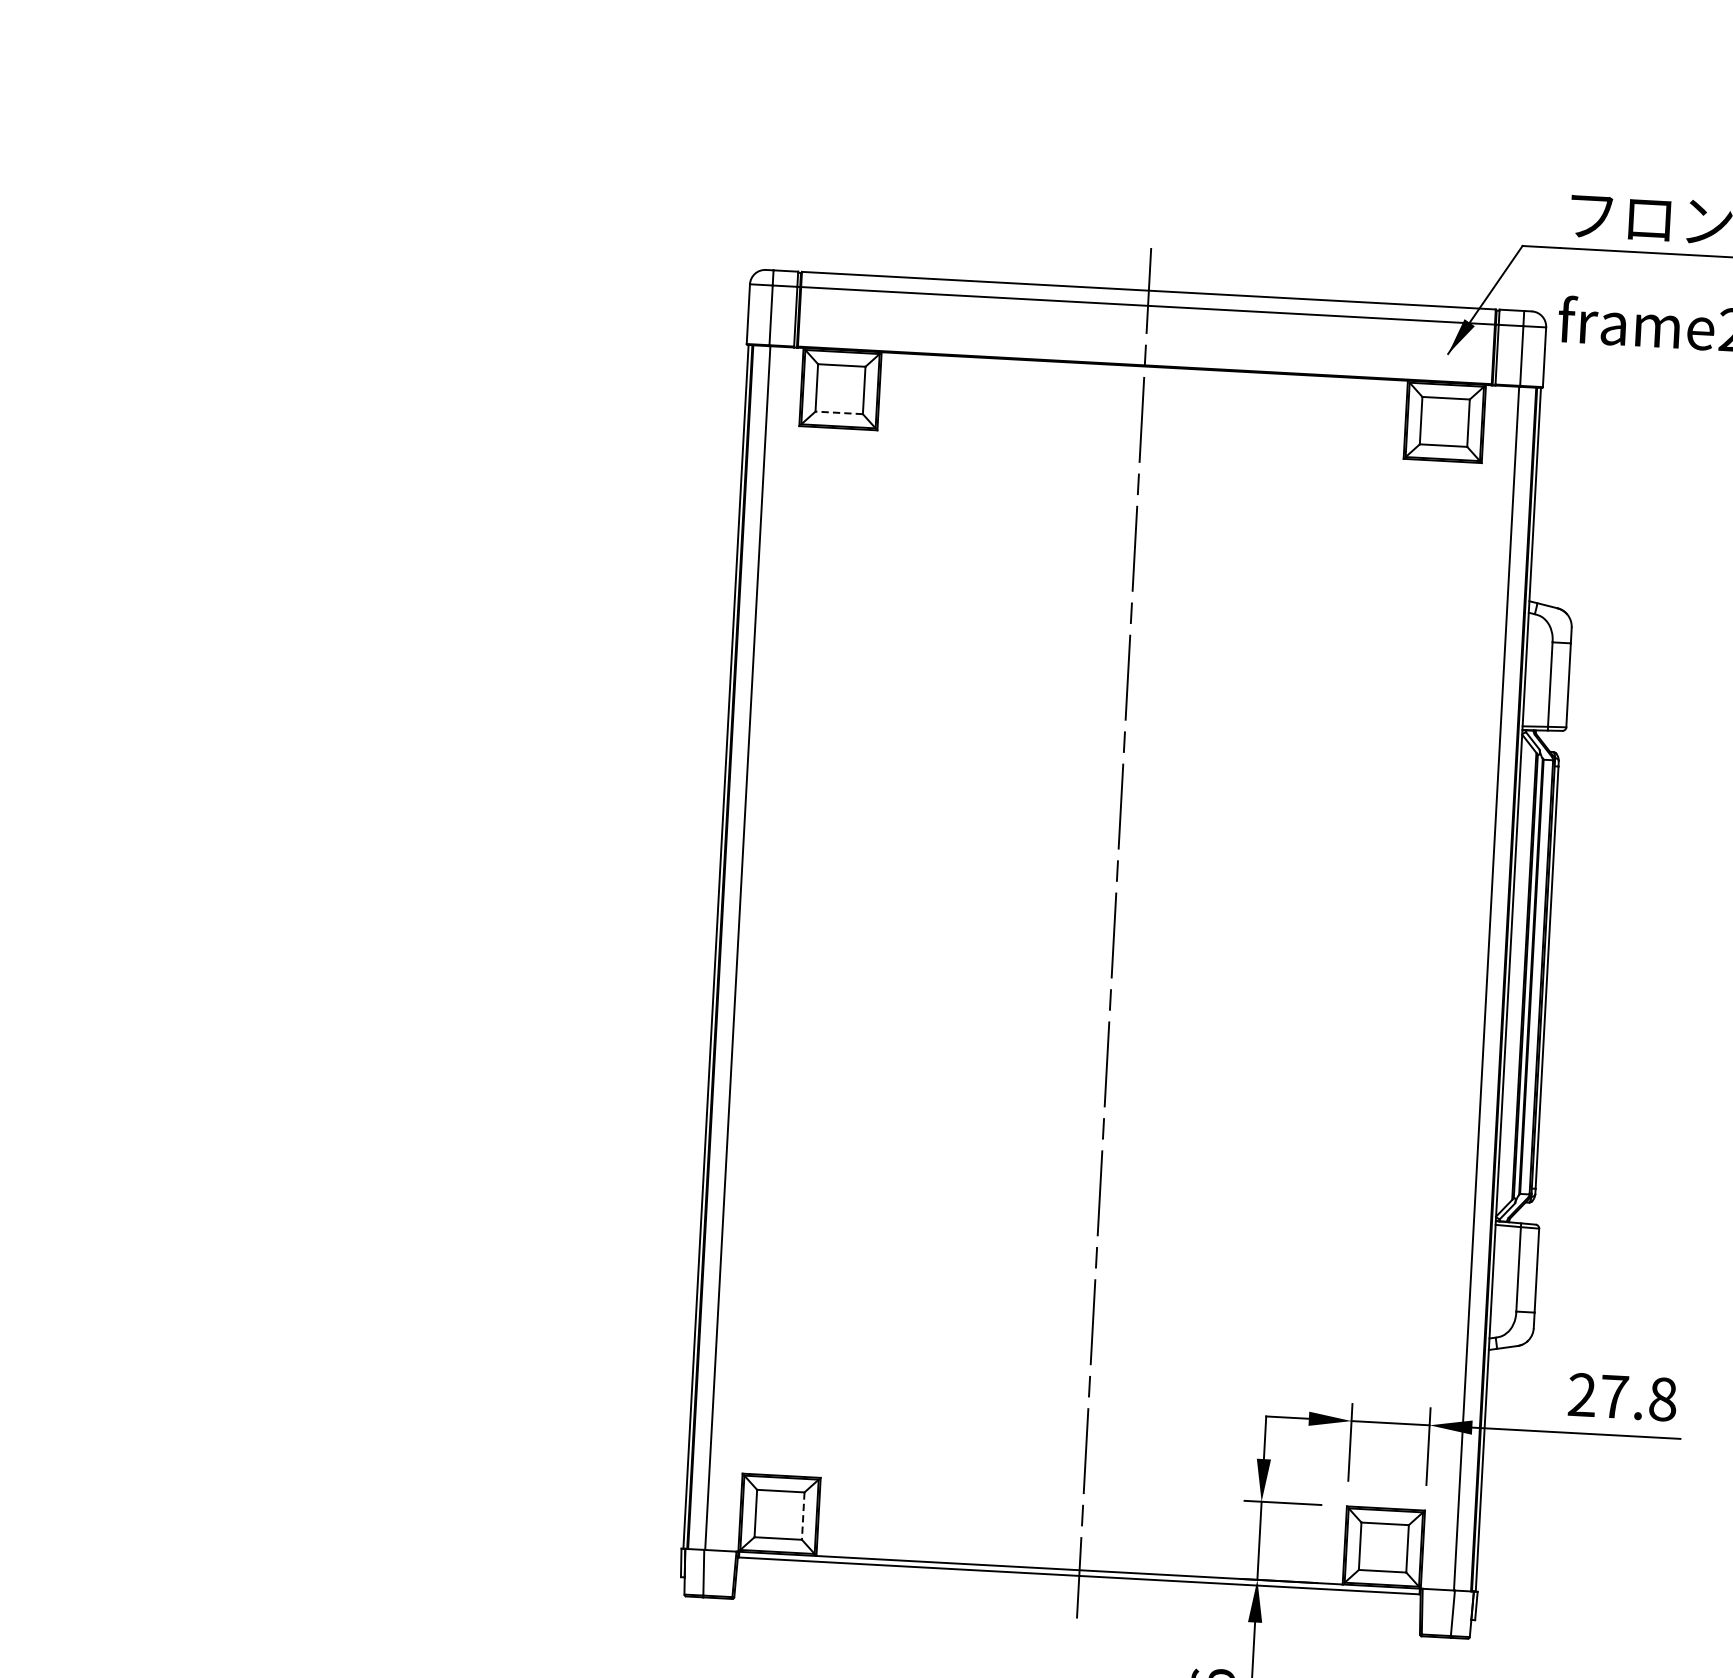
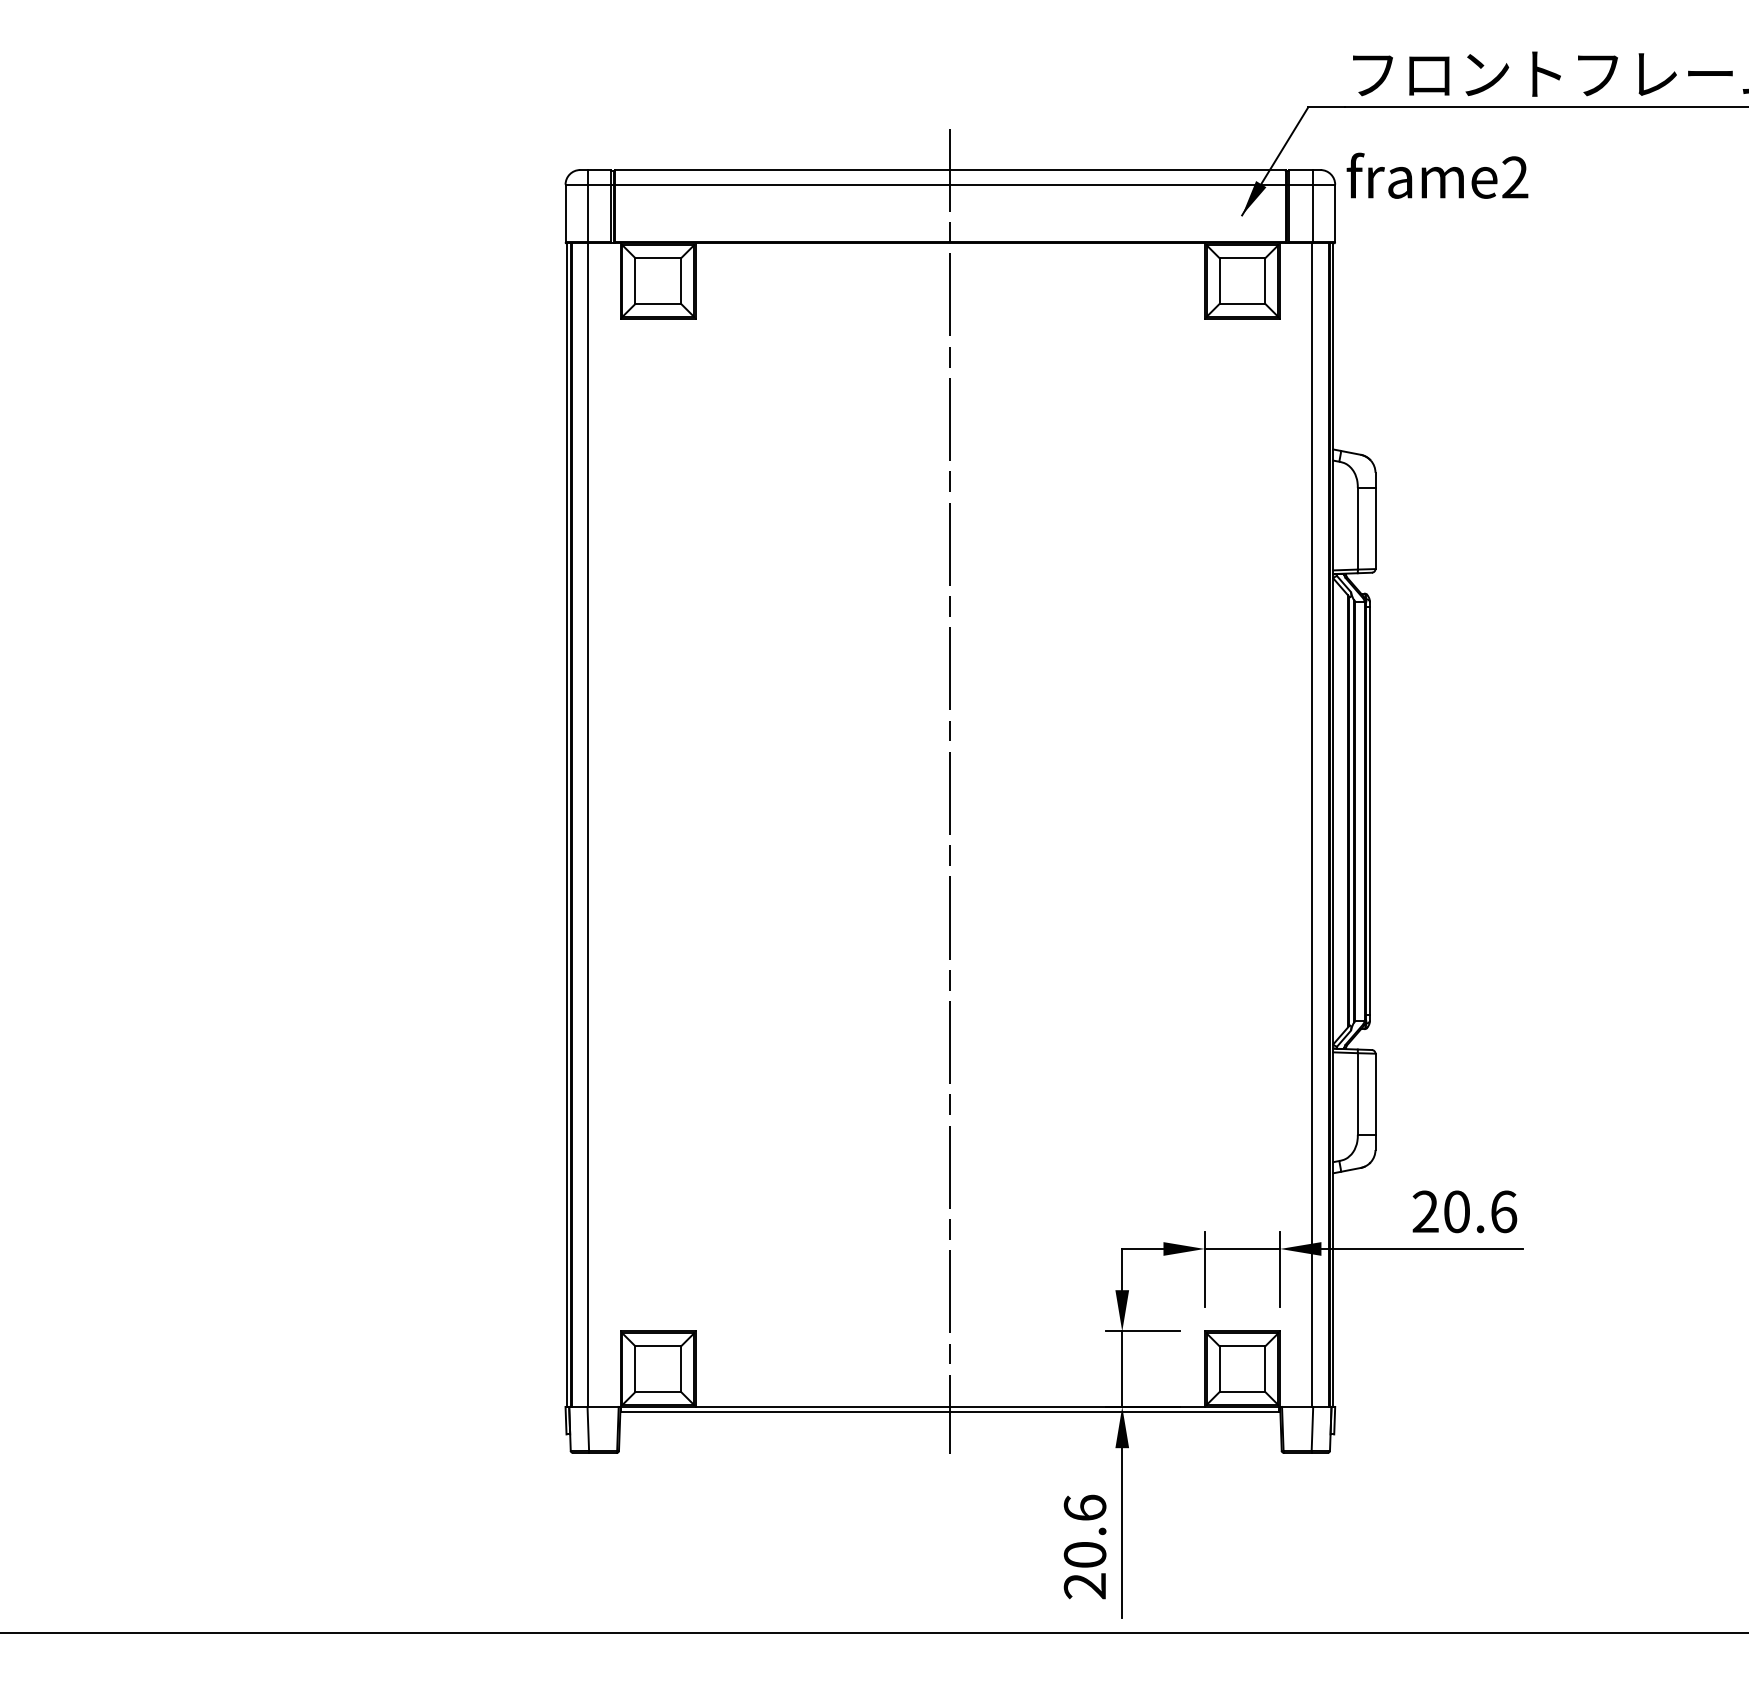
line: (839, 412) -> (658, 303), dashed -> solid
text: (1638, 1397) -> (1480, 1211), 27.8 -> 20.6
line: (803, 1516) -> (681, 1369), dashed -> solid

